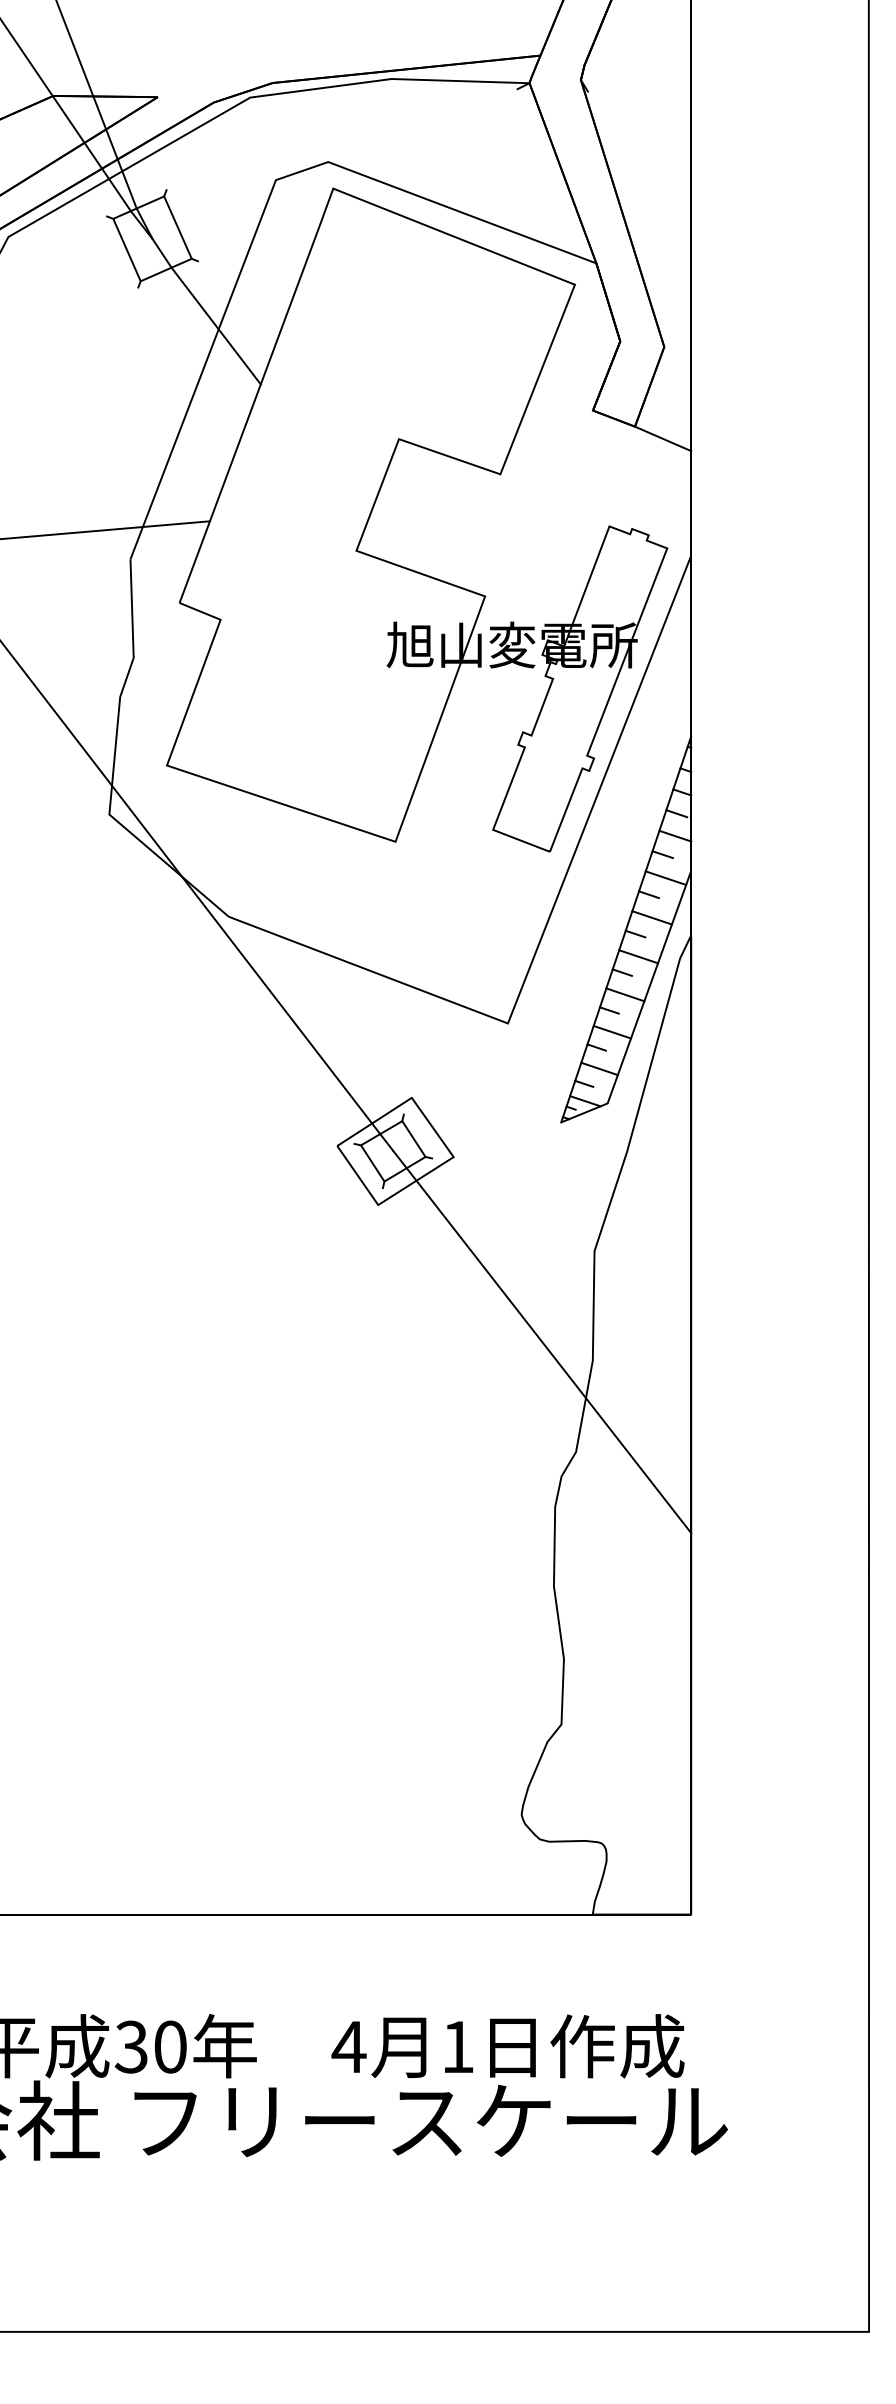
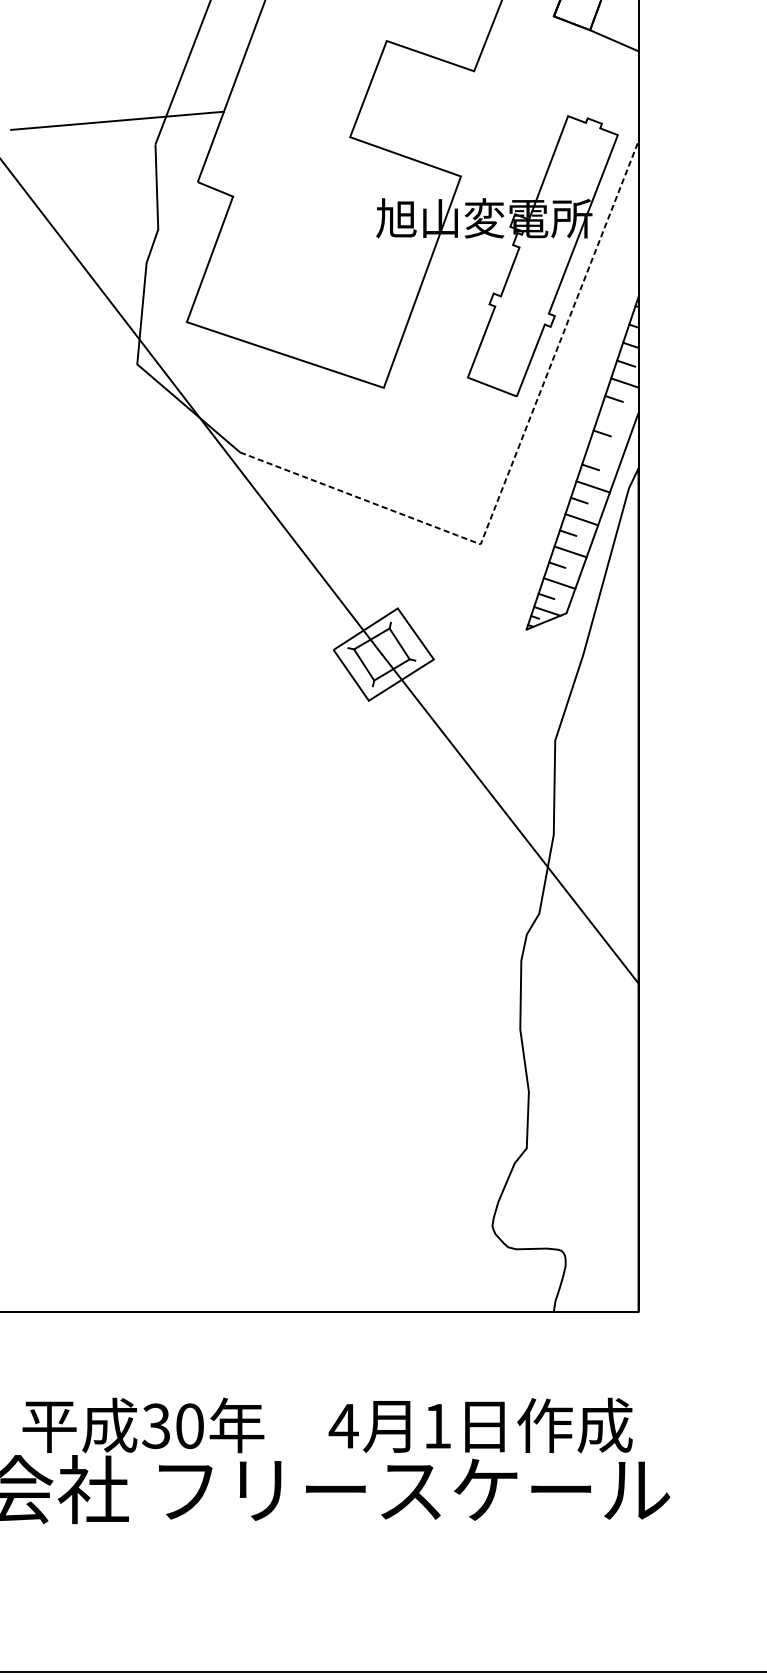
line: (665, 877) -> (616, 418), removed
line: (651, 917) -> (604, 453), removed
line: (545, 928) -> (513, 462), solid -> dashed

